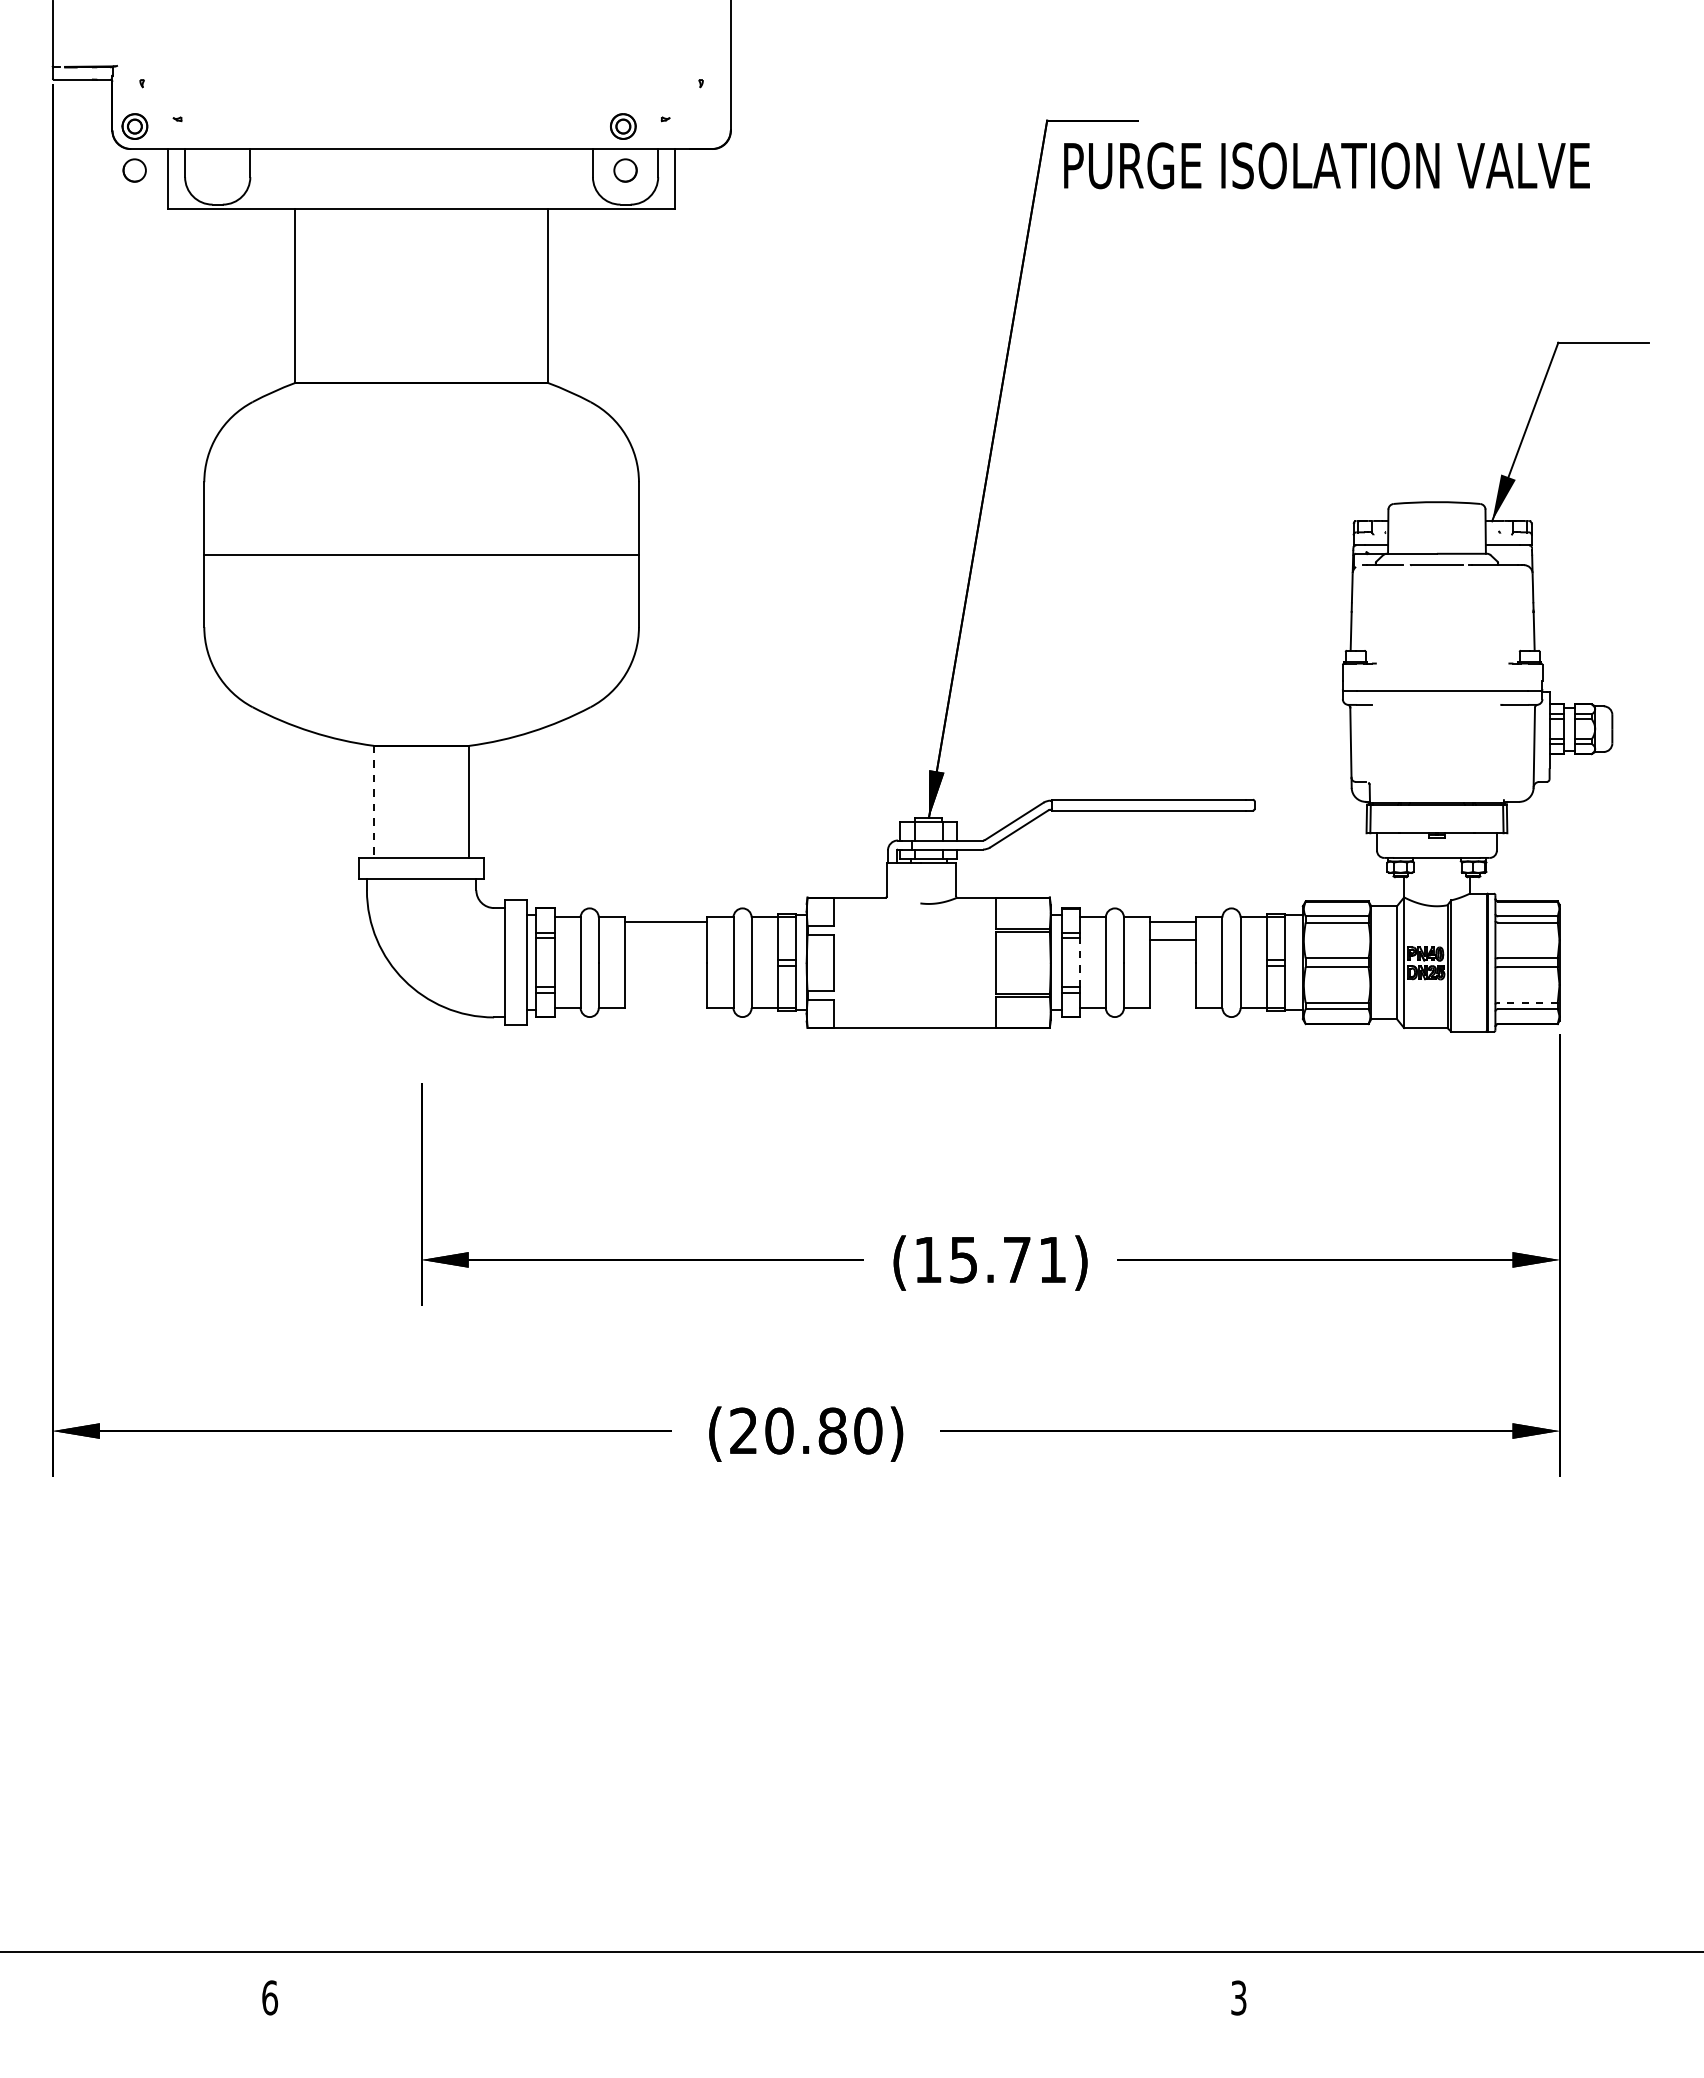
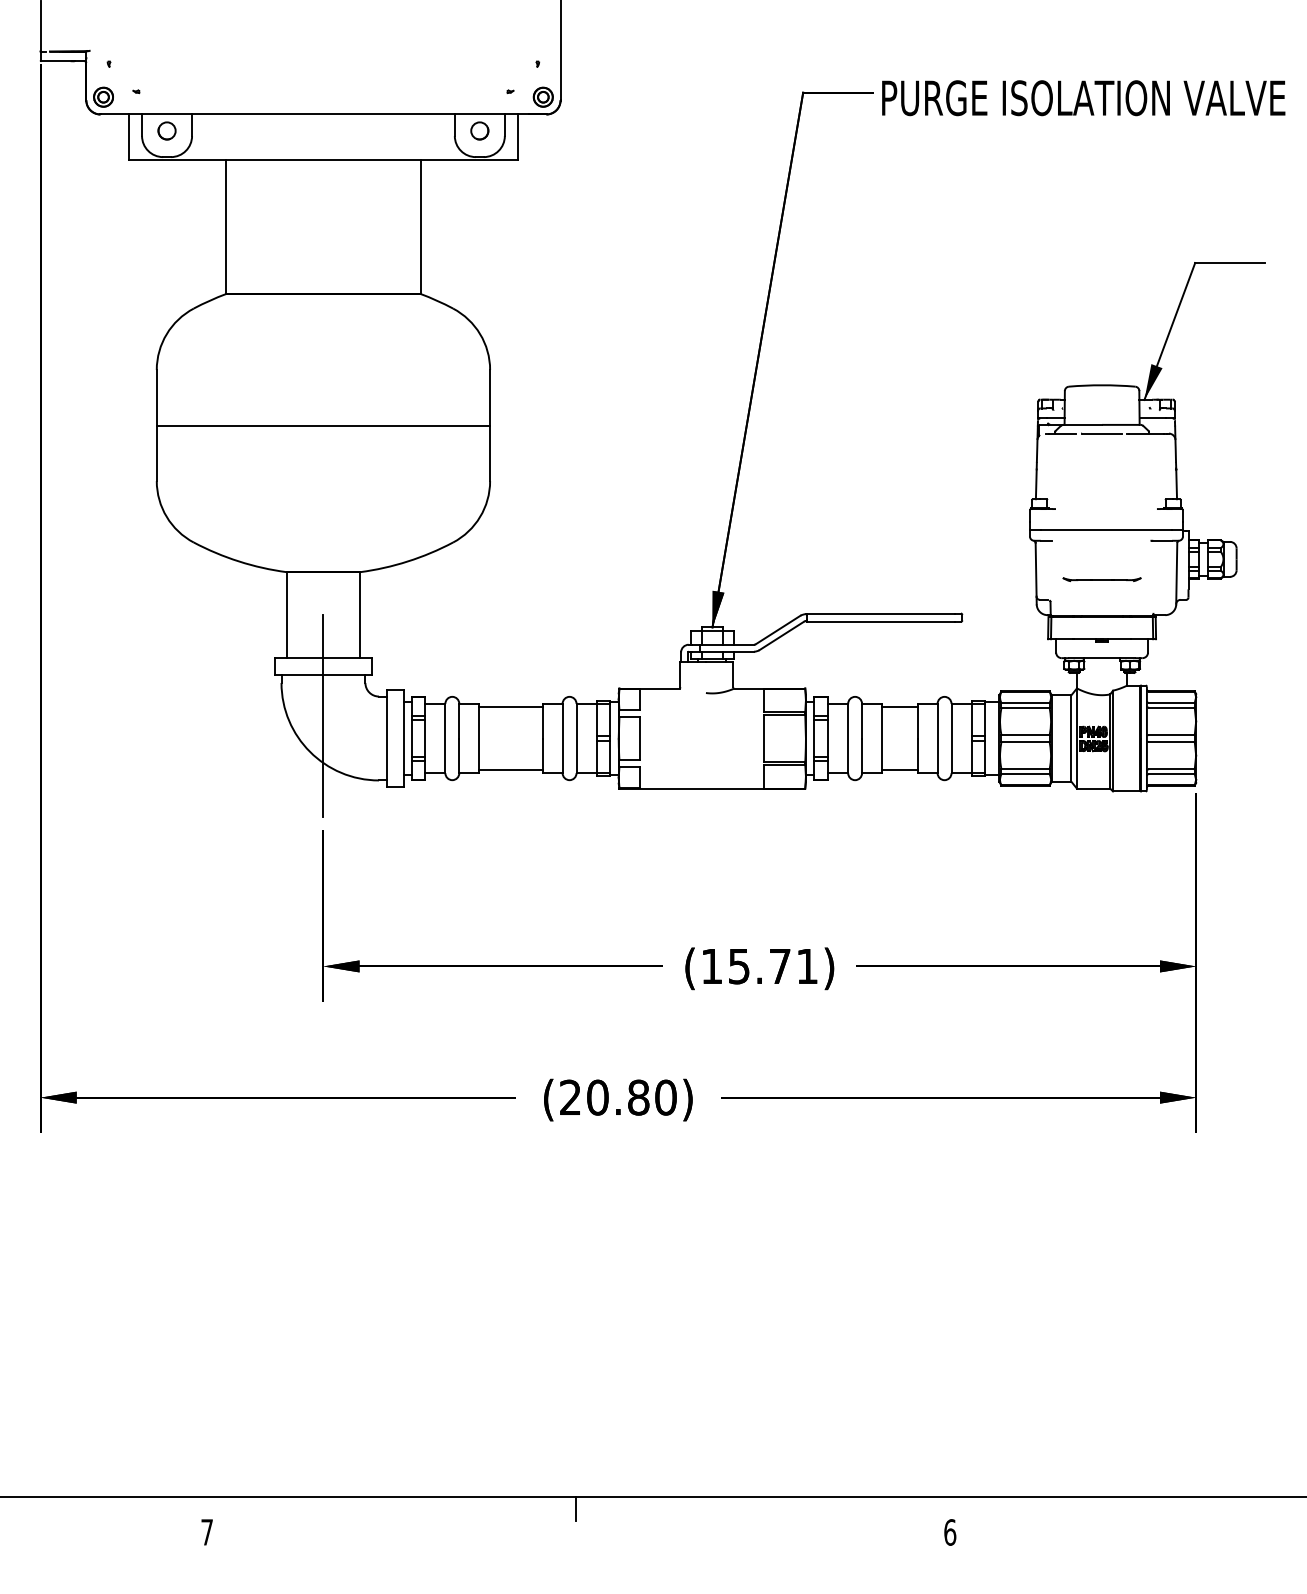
part: (623, 126) -> (543, 97), moved
text: (1326, 165) -> (1083, 97), moved
circle: (134, 170) -> (166, 130), moved
part: (1436, 755) -> (1101, 579), added
line: (373, 801) -> (286, 614), dashed -> solid
line: (421, 933) -> (323, 716), added
line: (1173, 939) -> (900, 769), moved
line: (1079, 962) -> (827, 738), dashed -> solid
line: (1528, 1002) -> (1172, 769), dashed -> solid
line: (665, 1003) -> (510, 769), added
line: (750, 1967) -> (575, 1509), added
text: (270, 1997) -> (207, 1532), 6 -> 7
text: (1238, 1997) -> (949, 1532), 3 -> 6

